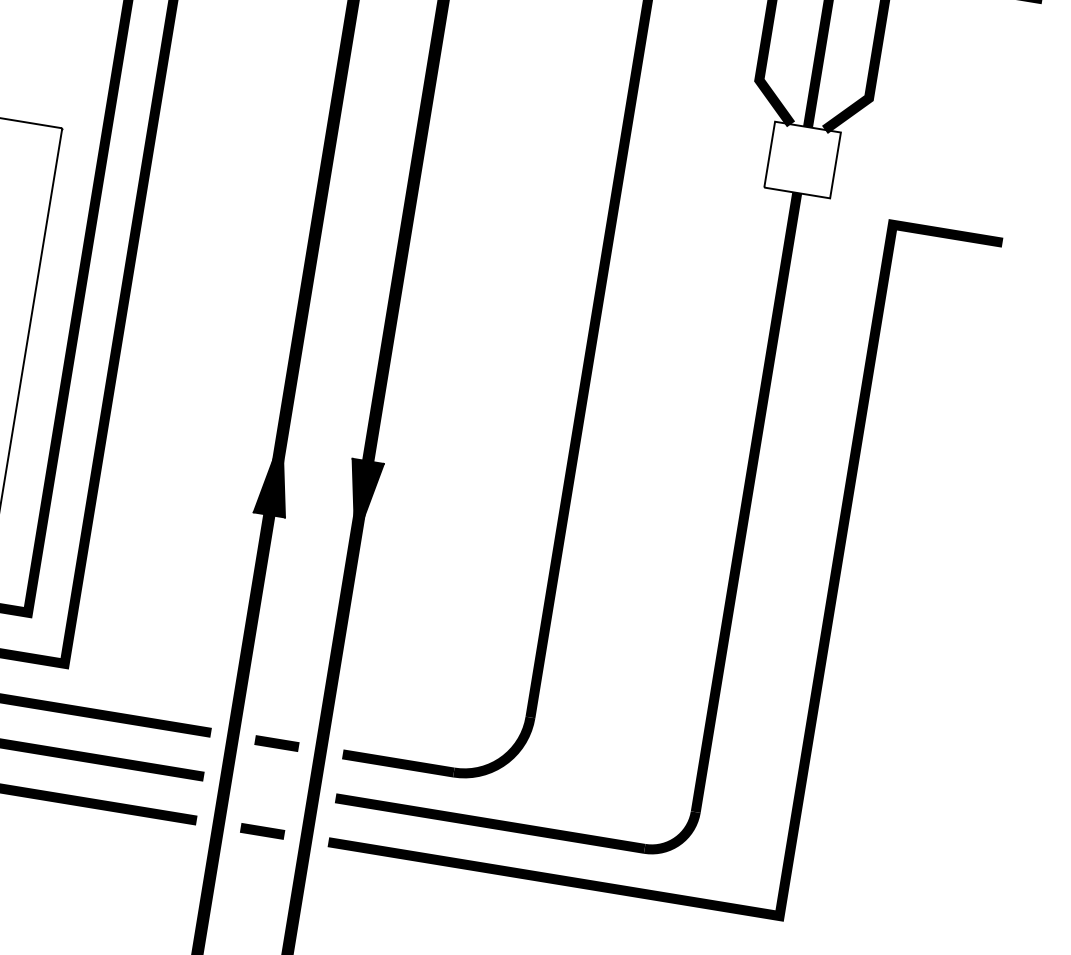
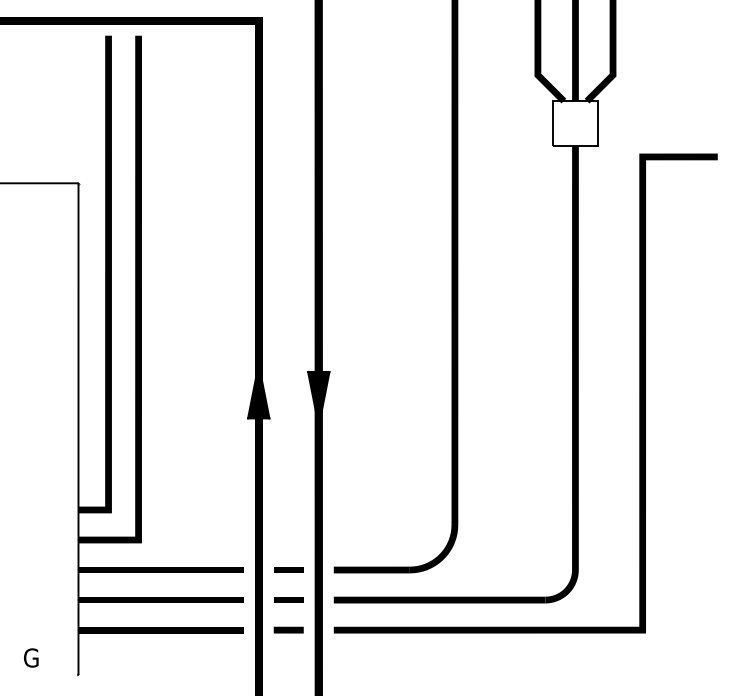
line: (269, 786) -> (288, 599), added

